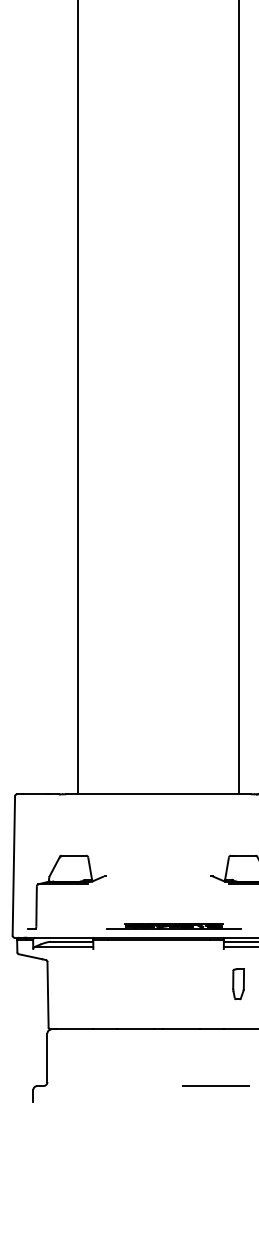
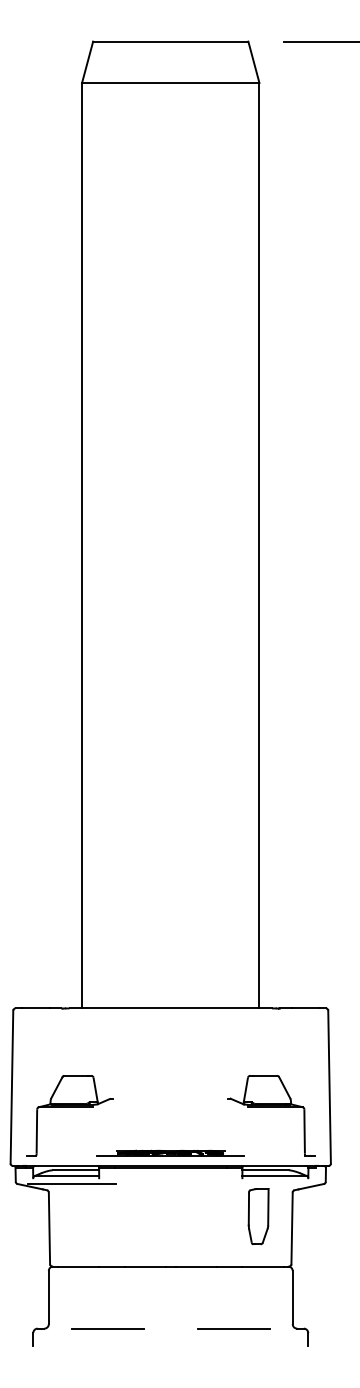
part: (173, 925) -> (170, 1152), moved
line: (68, 954) -> (71, 1184), added
part: (238, 983) -> (258, 1216), size x1.67
line: (100, 1085) -> (107, 1328), added

